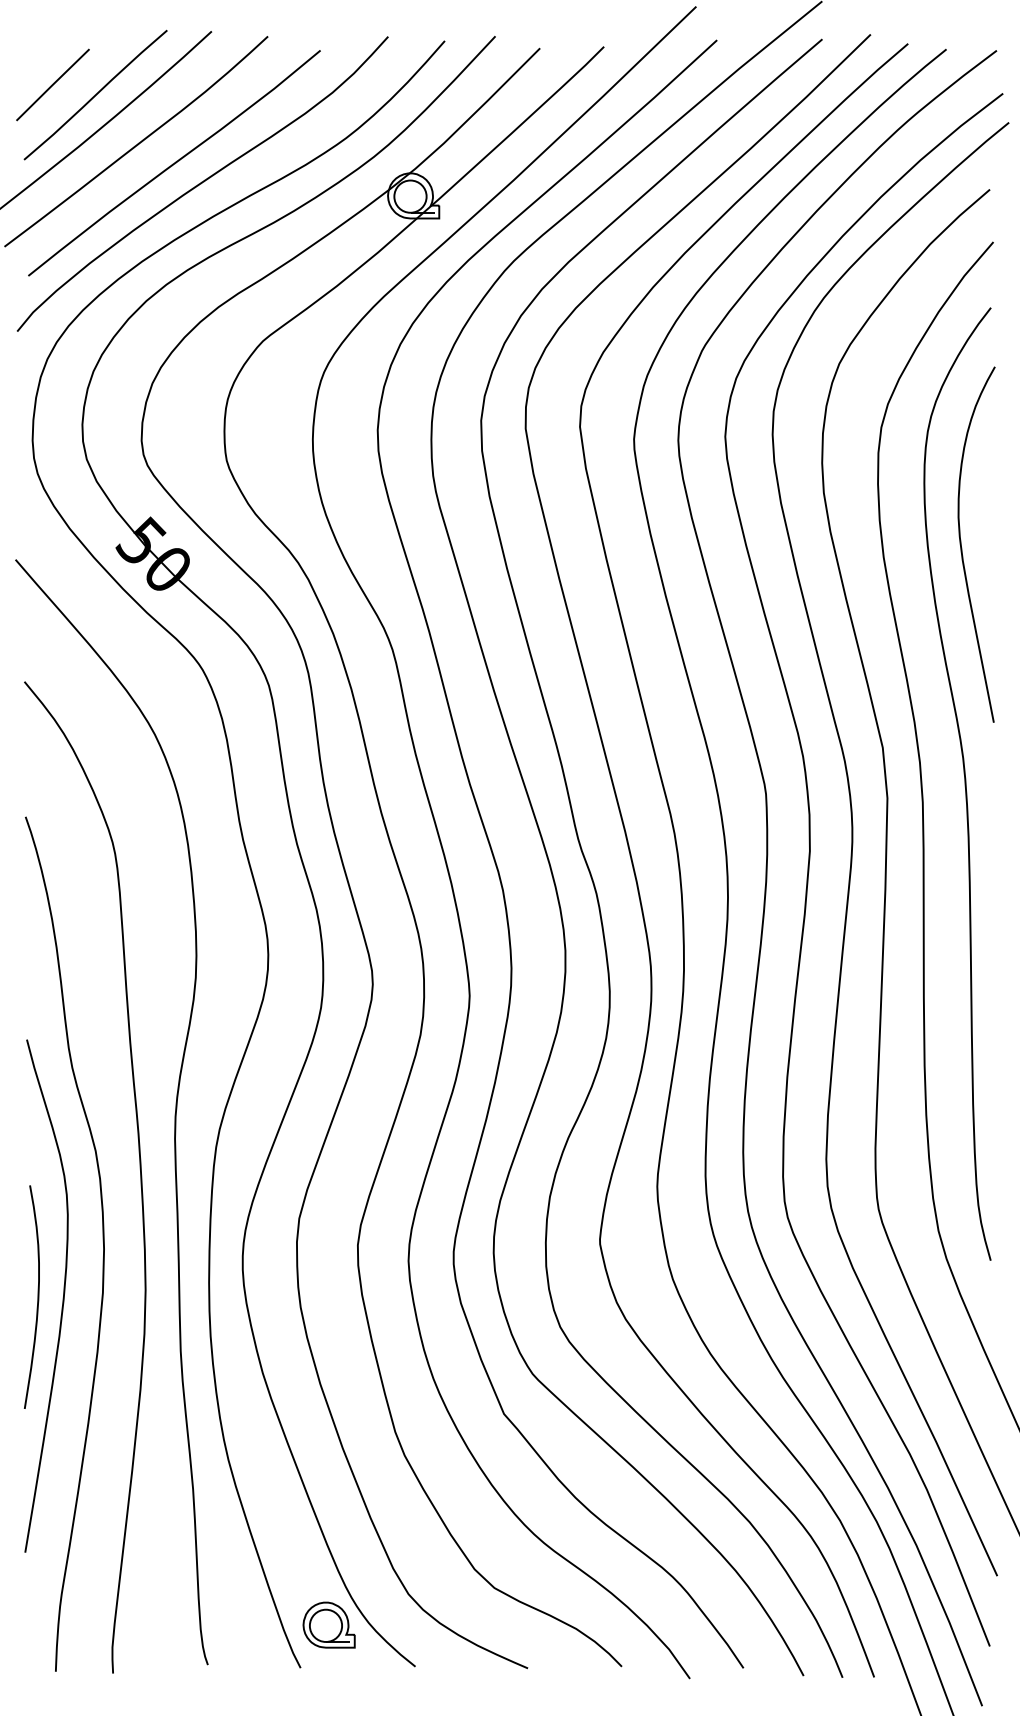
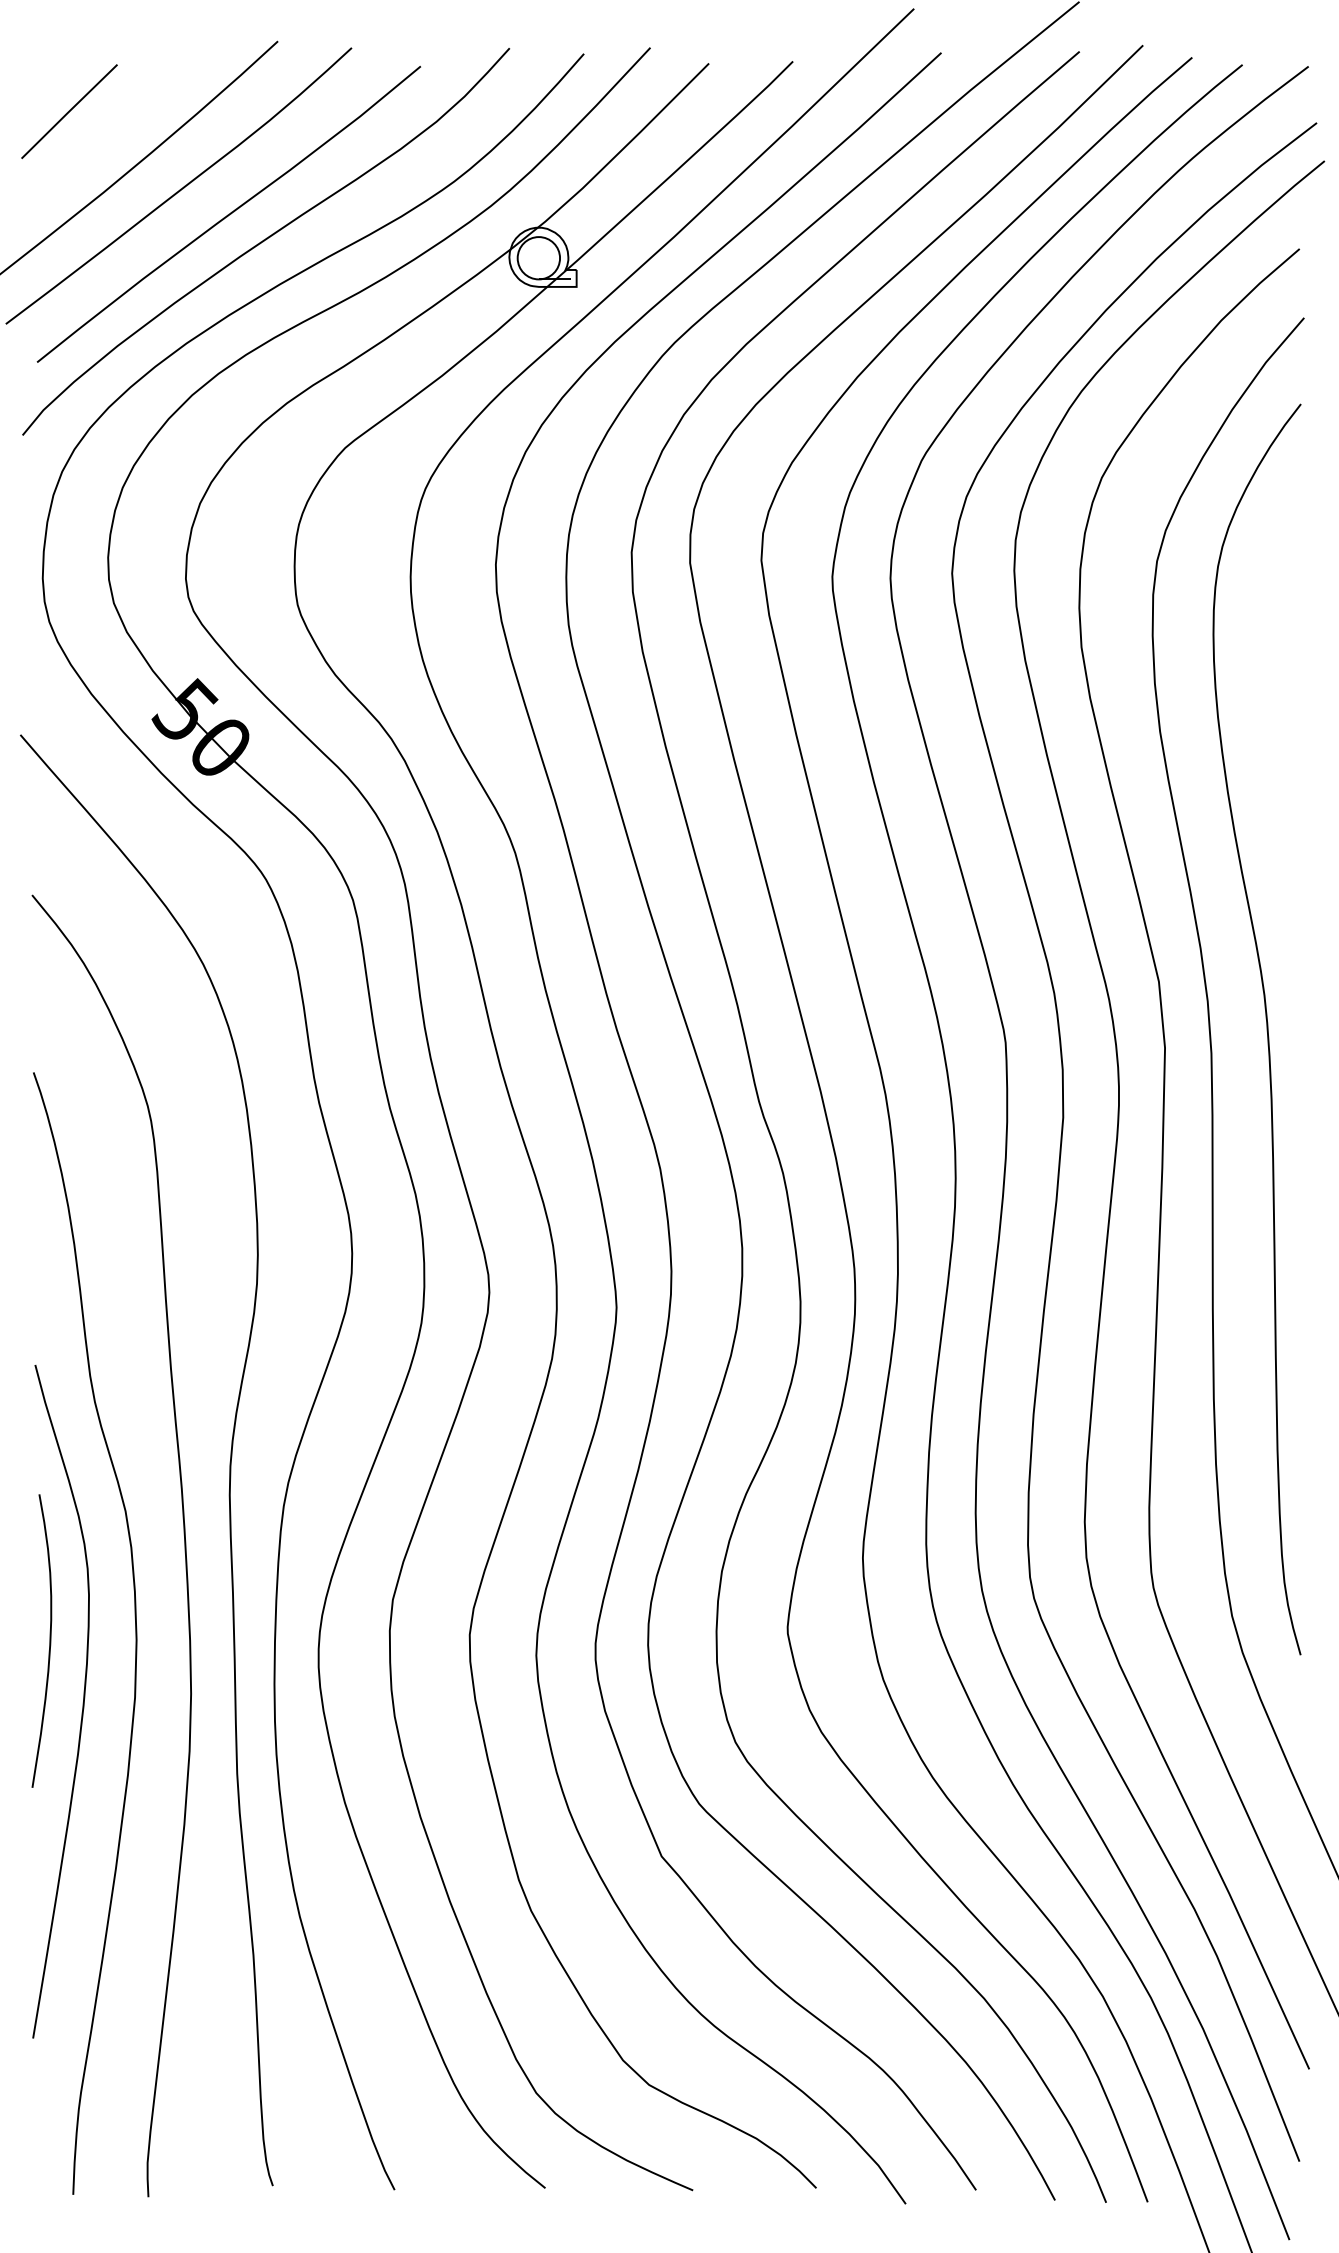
curve: (95, 94) -> (125, 124), removed
curve: (961, 544) -> (1262, 714), removed
curve: (37, 1296) -> (49, 1640), moved
part: (328, 1625) -> (431, 2133), removed

